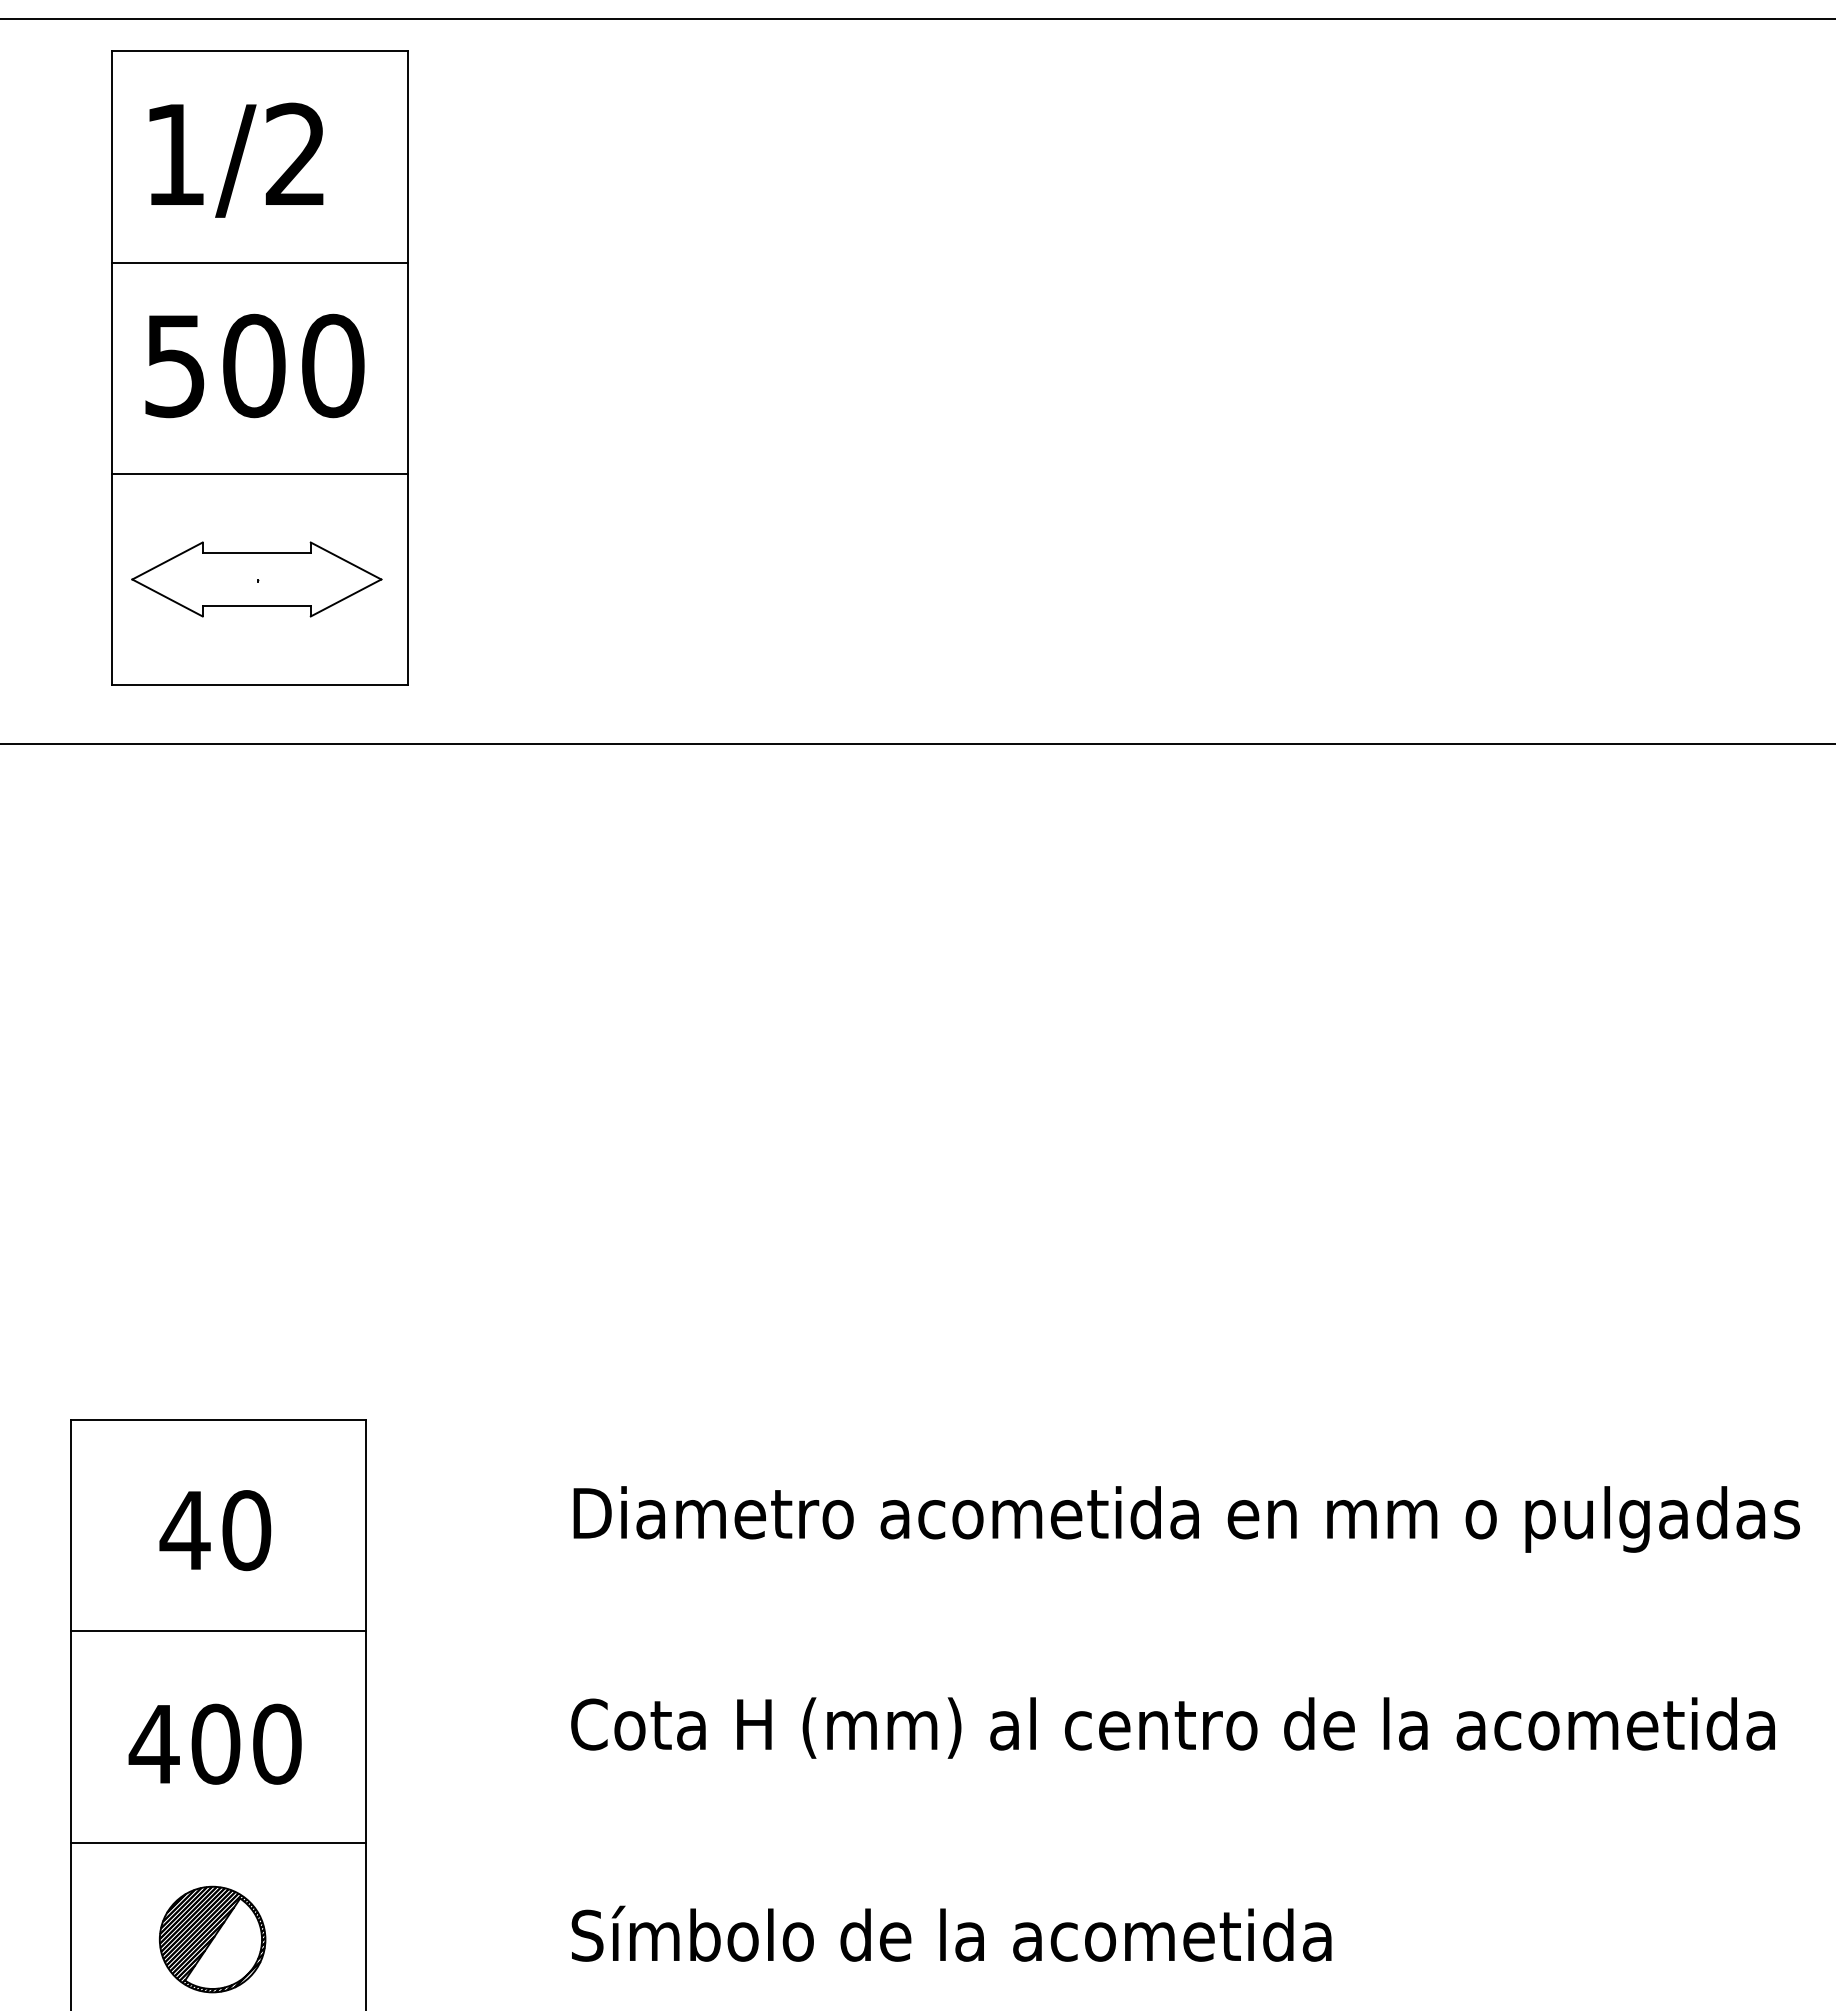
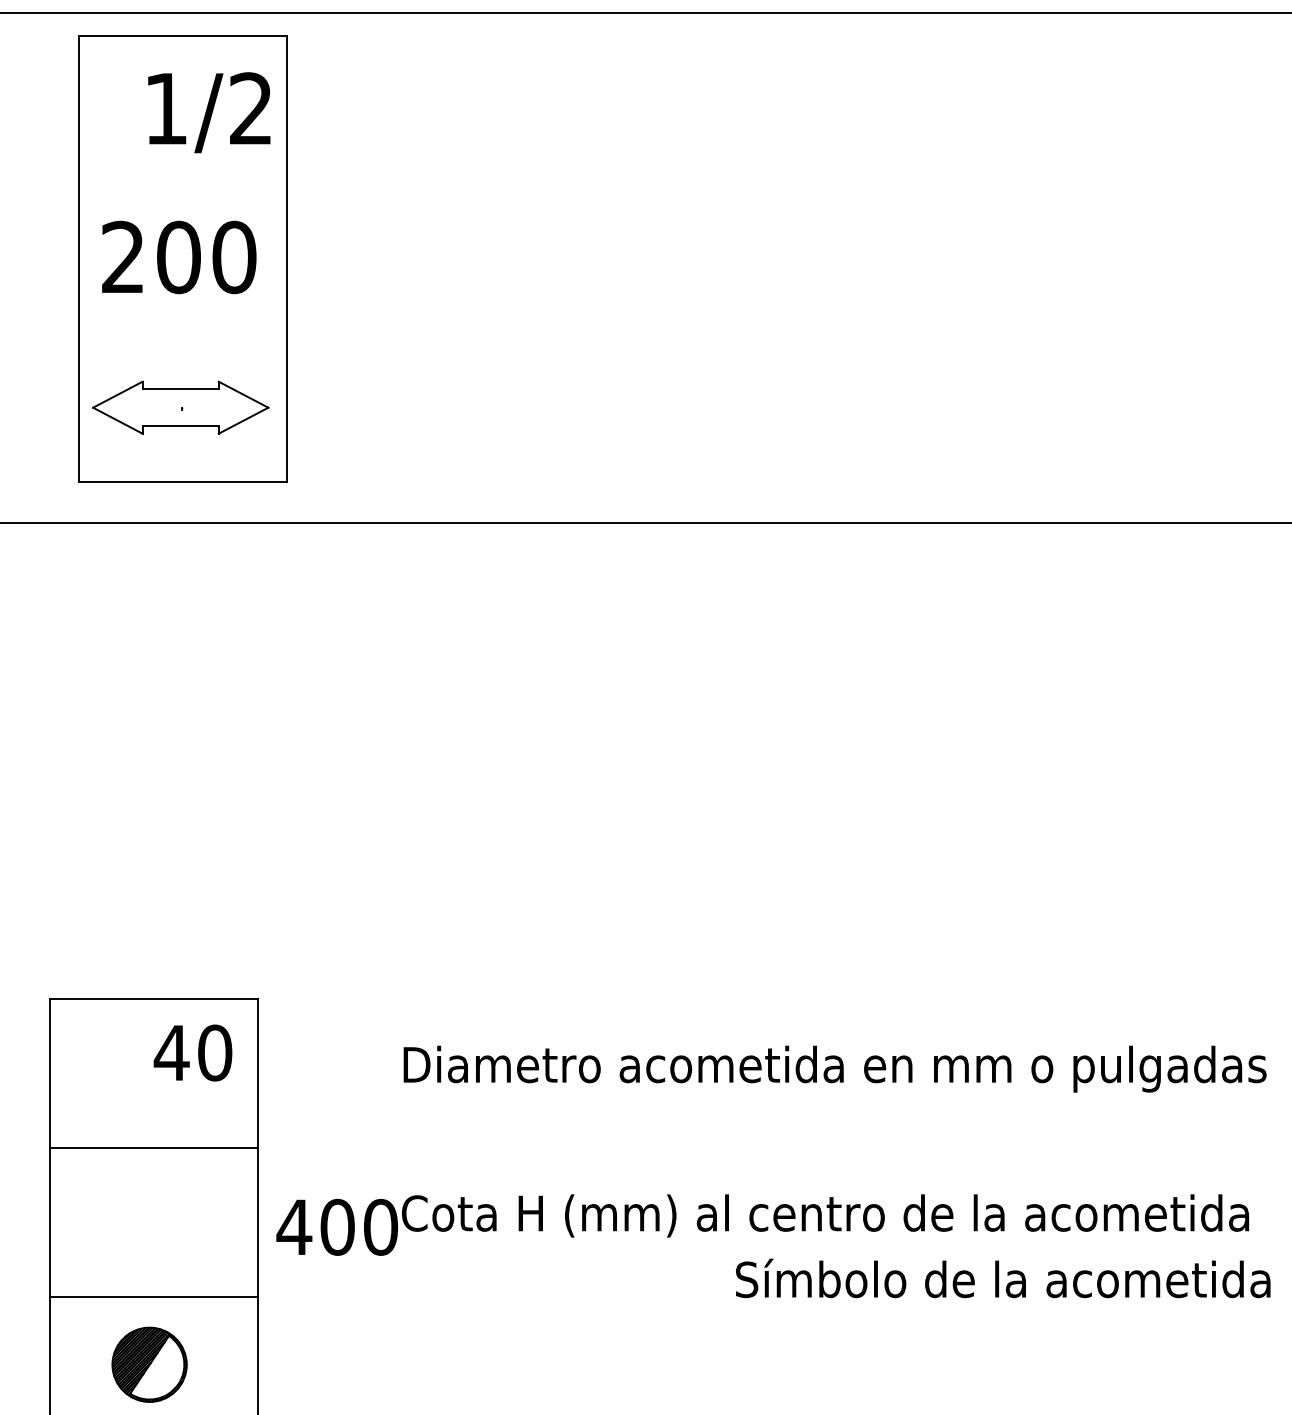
text: (236, 159) -> (209, 112), moved
line: (259, 262) -> (182, 184), removed
text: (174, 365) -> (122, 257), 500 -> 200
line: (259, 473) -> (182, 333), removed
text: (215, 1530) -> (193, 1053), moved
text: (214, 1743) -> (336, 1226), moved
text: (951, 1933) -> (1003, 1278), moved

